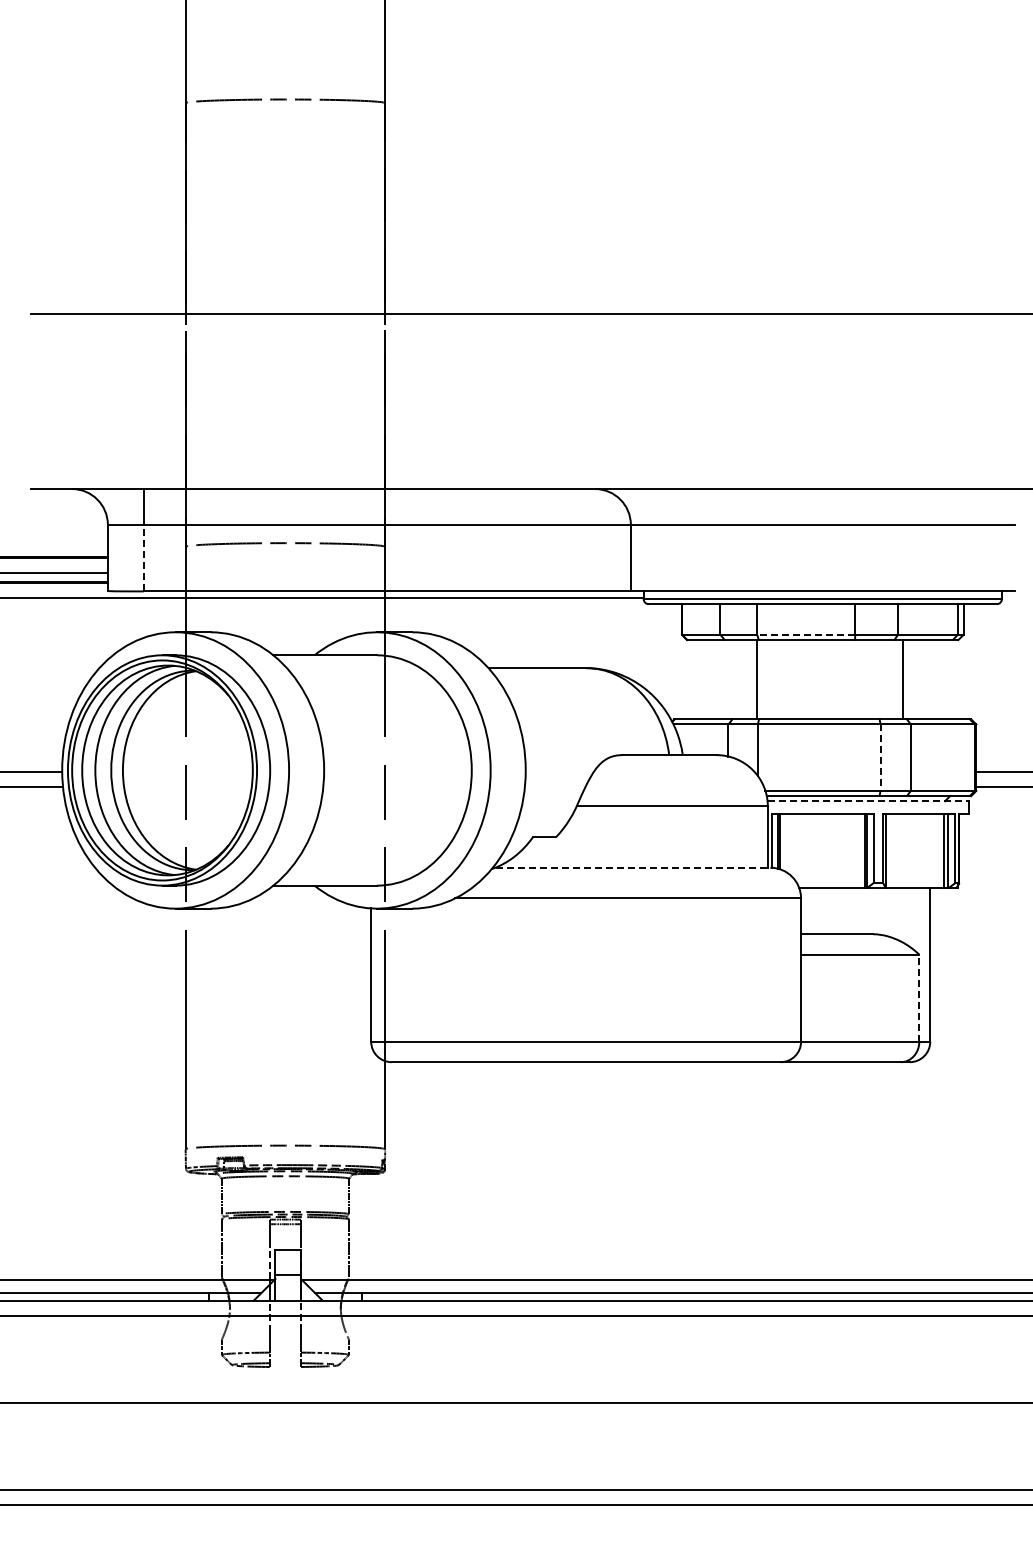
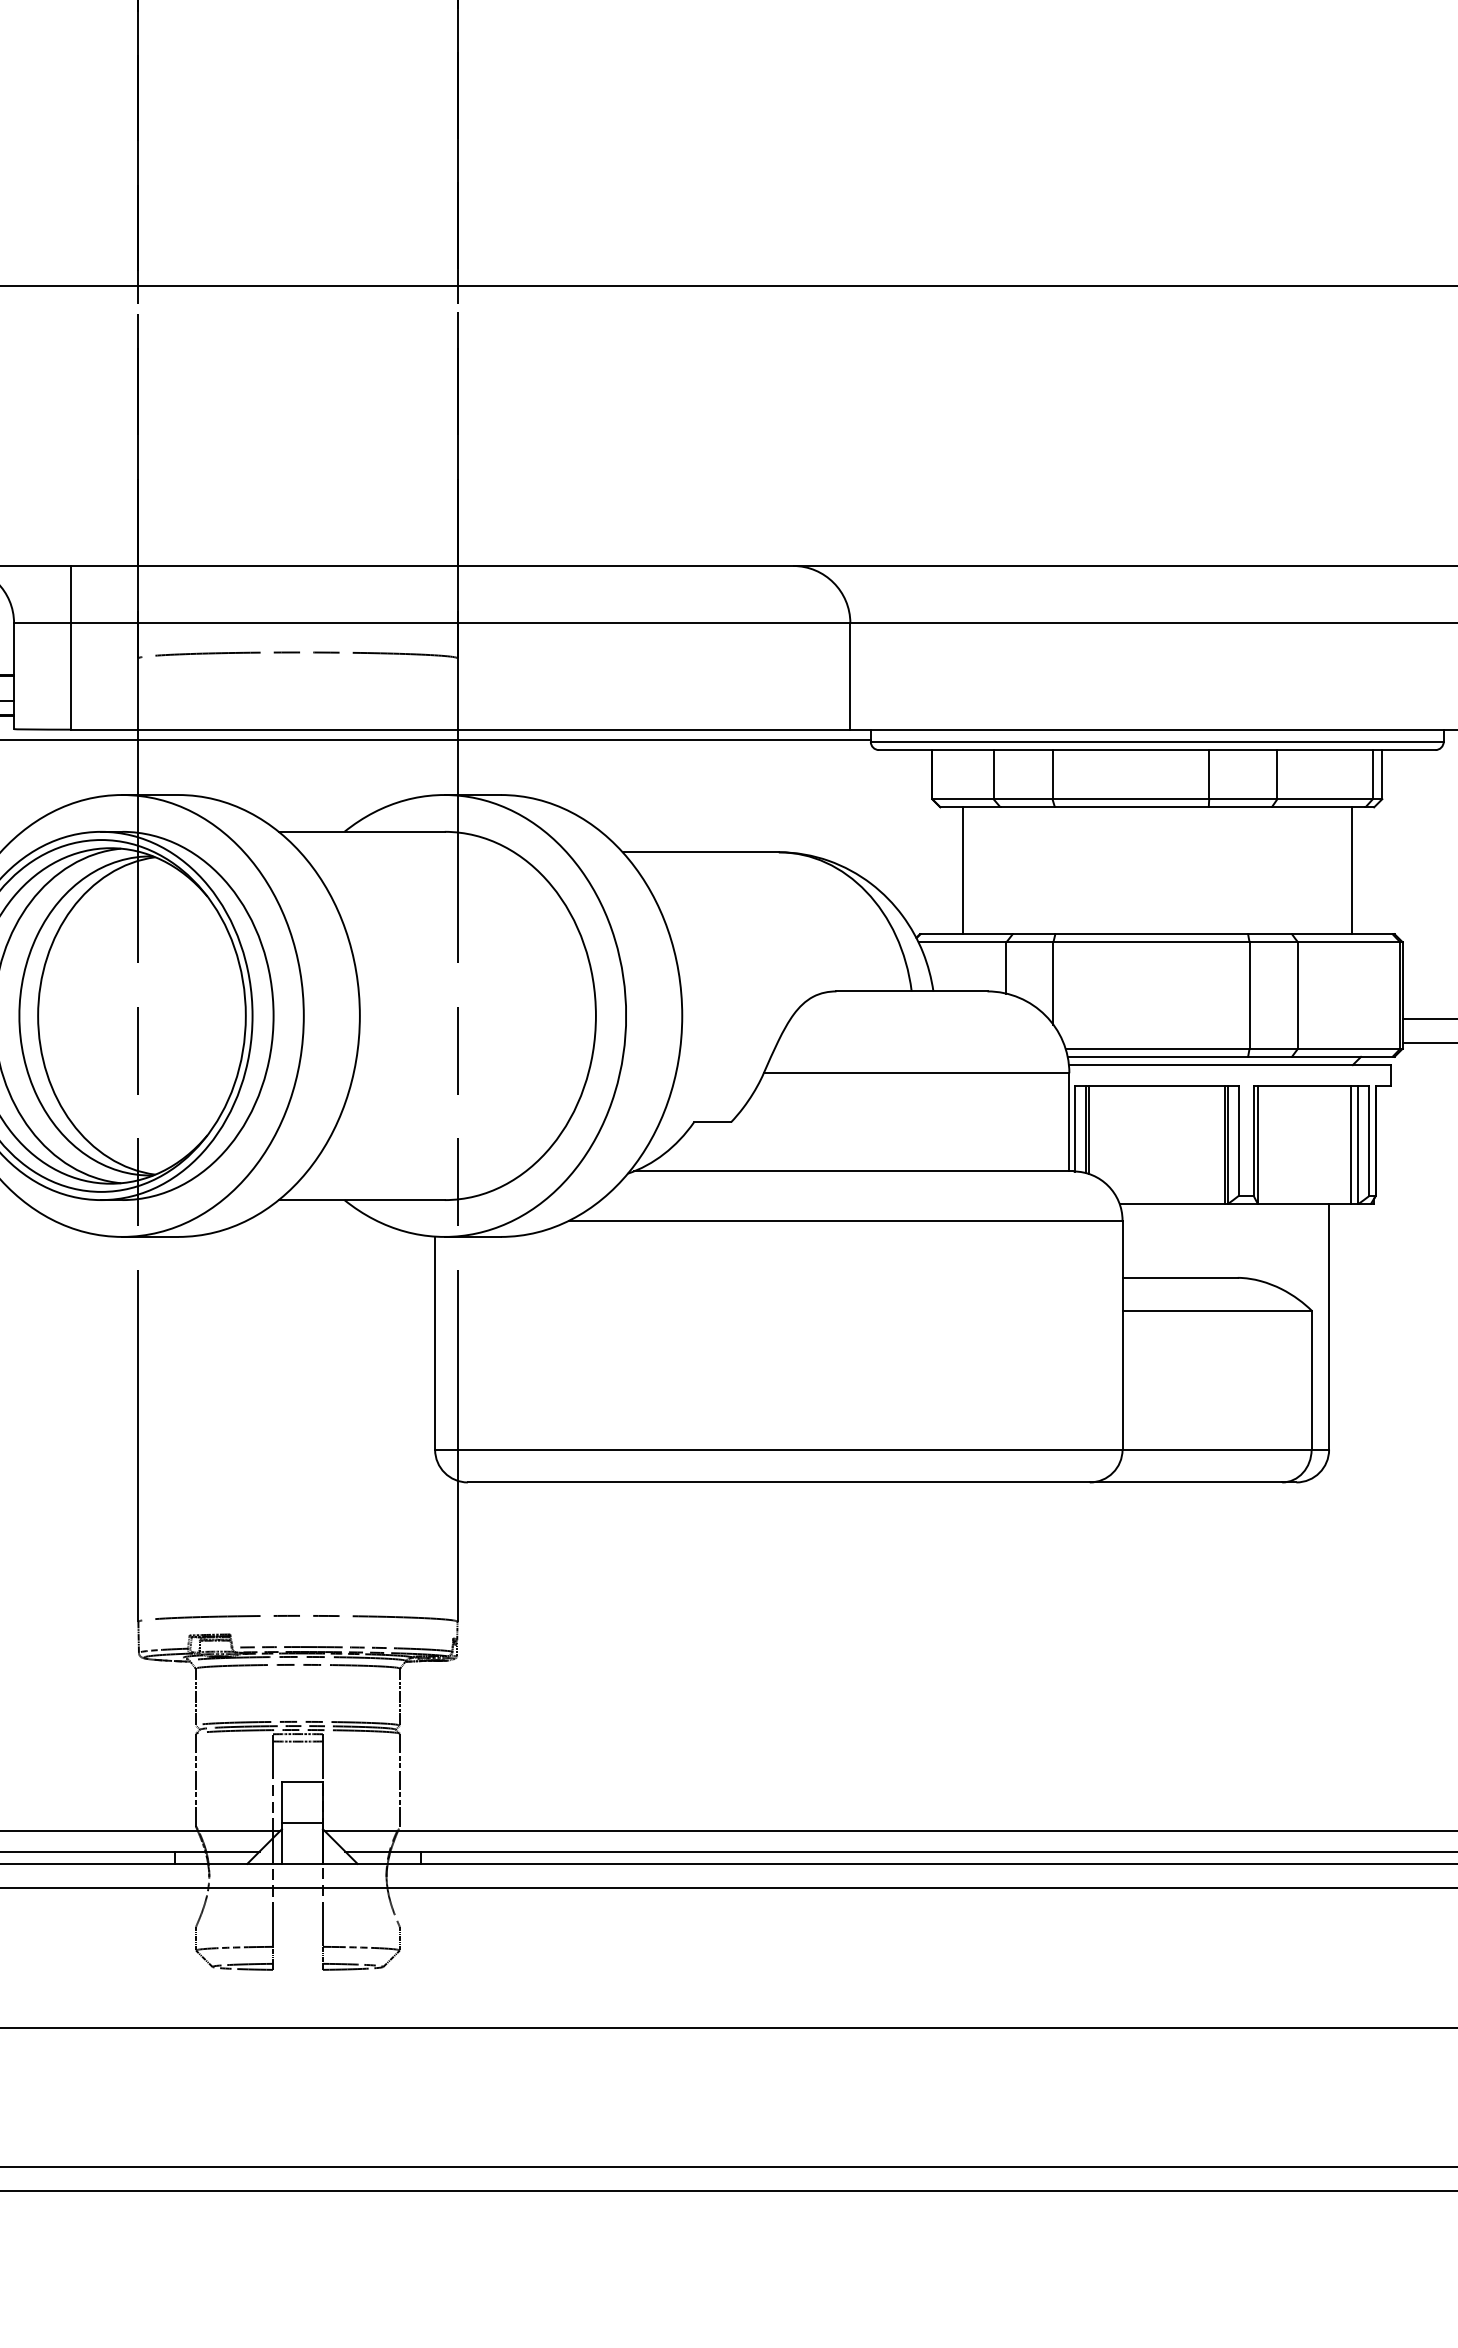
line: (143, 557) -> (71, 675), dashed -> solid
line: (805, 634) -> (1129, 798), dashed -> solid
line: (757, 679) -> (963, 870), moved
line: (903, 679) -> (1351, 870), moved
line: (880, 758) -> (1249, 996), dashed -> solid
line: (868, 801) -> (1230, 1065), dashed -> solid
line: (633, 867) -> (854, 1171), dashed -> solid
line: (919, 998) -> (1311, 1380), dashed -> solid

